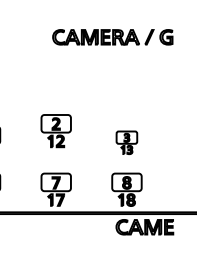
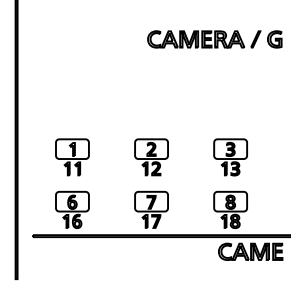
part: (56, 131) -> (151, 157), moved
part: (126, 142) -> (230, 157), size x1.43

